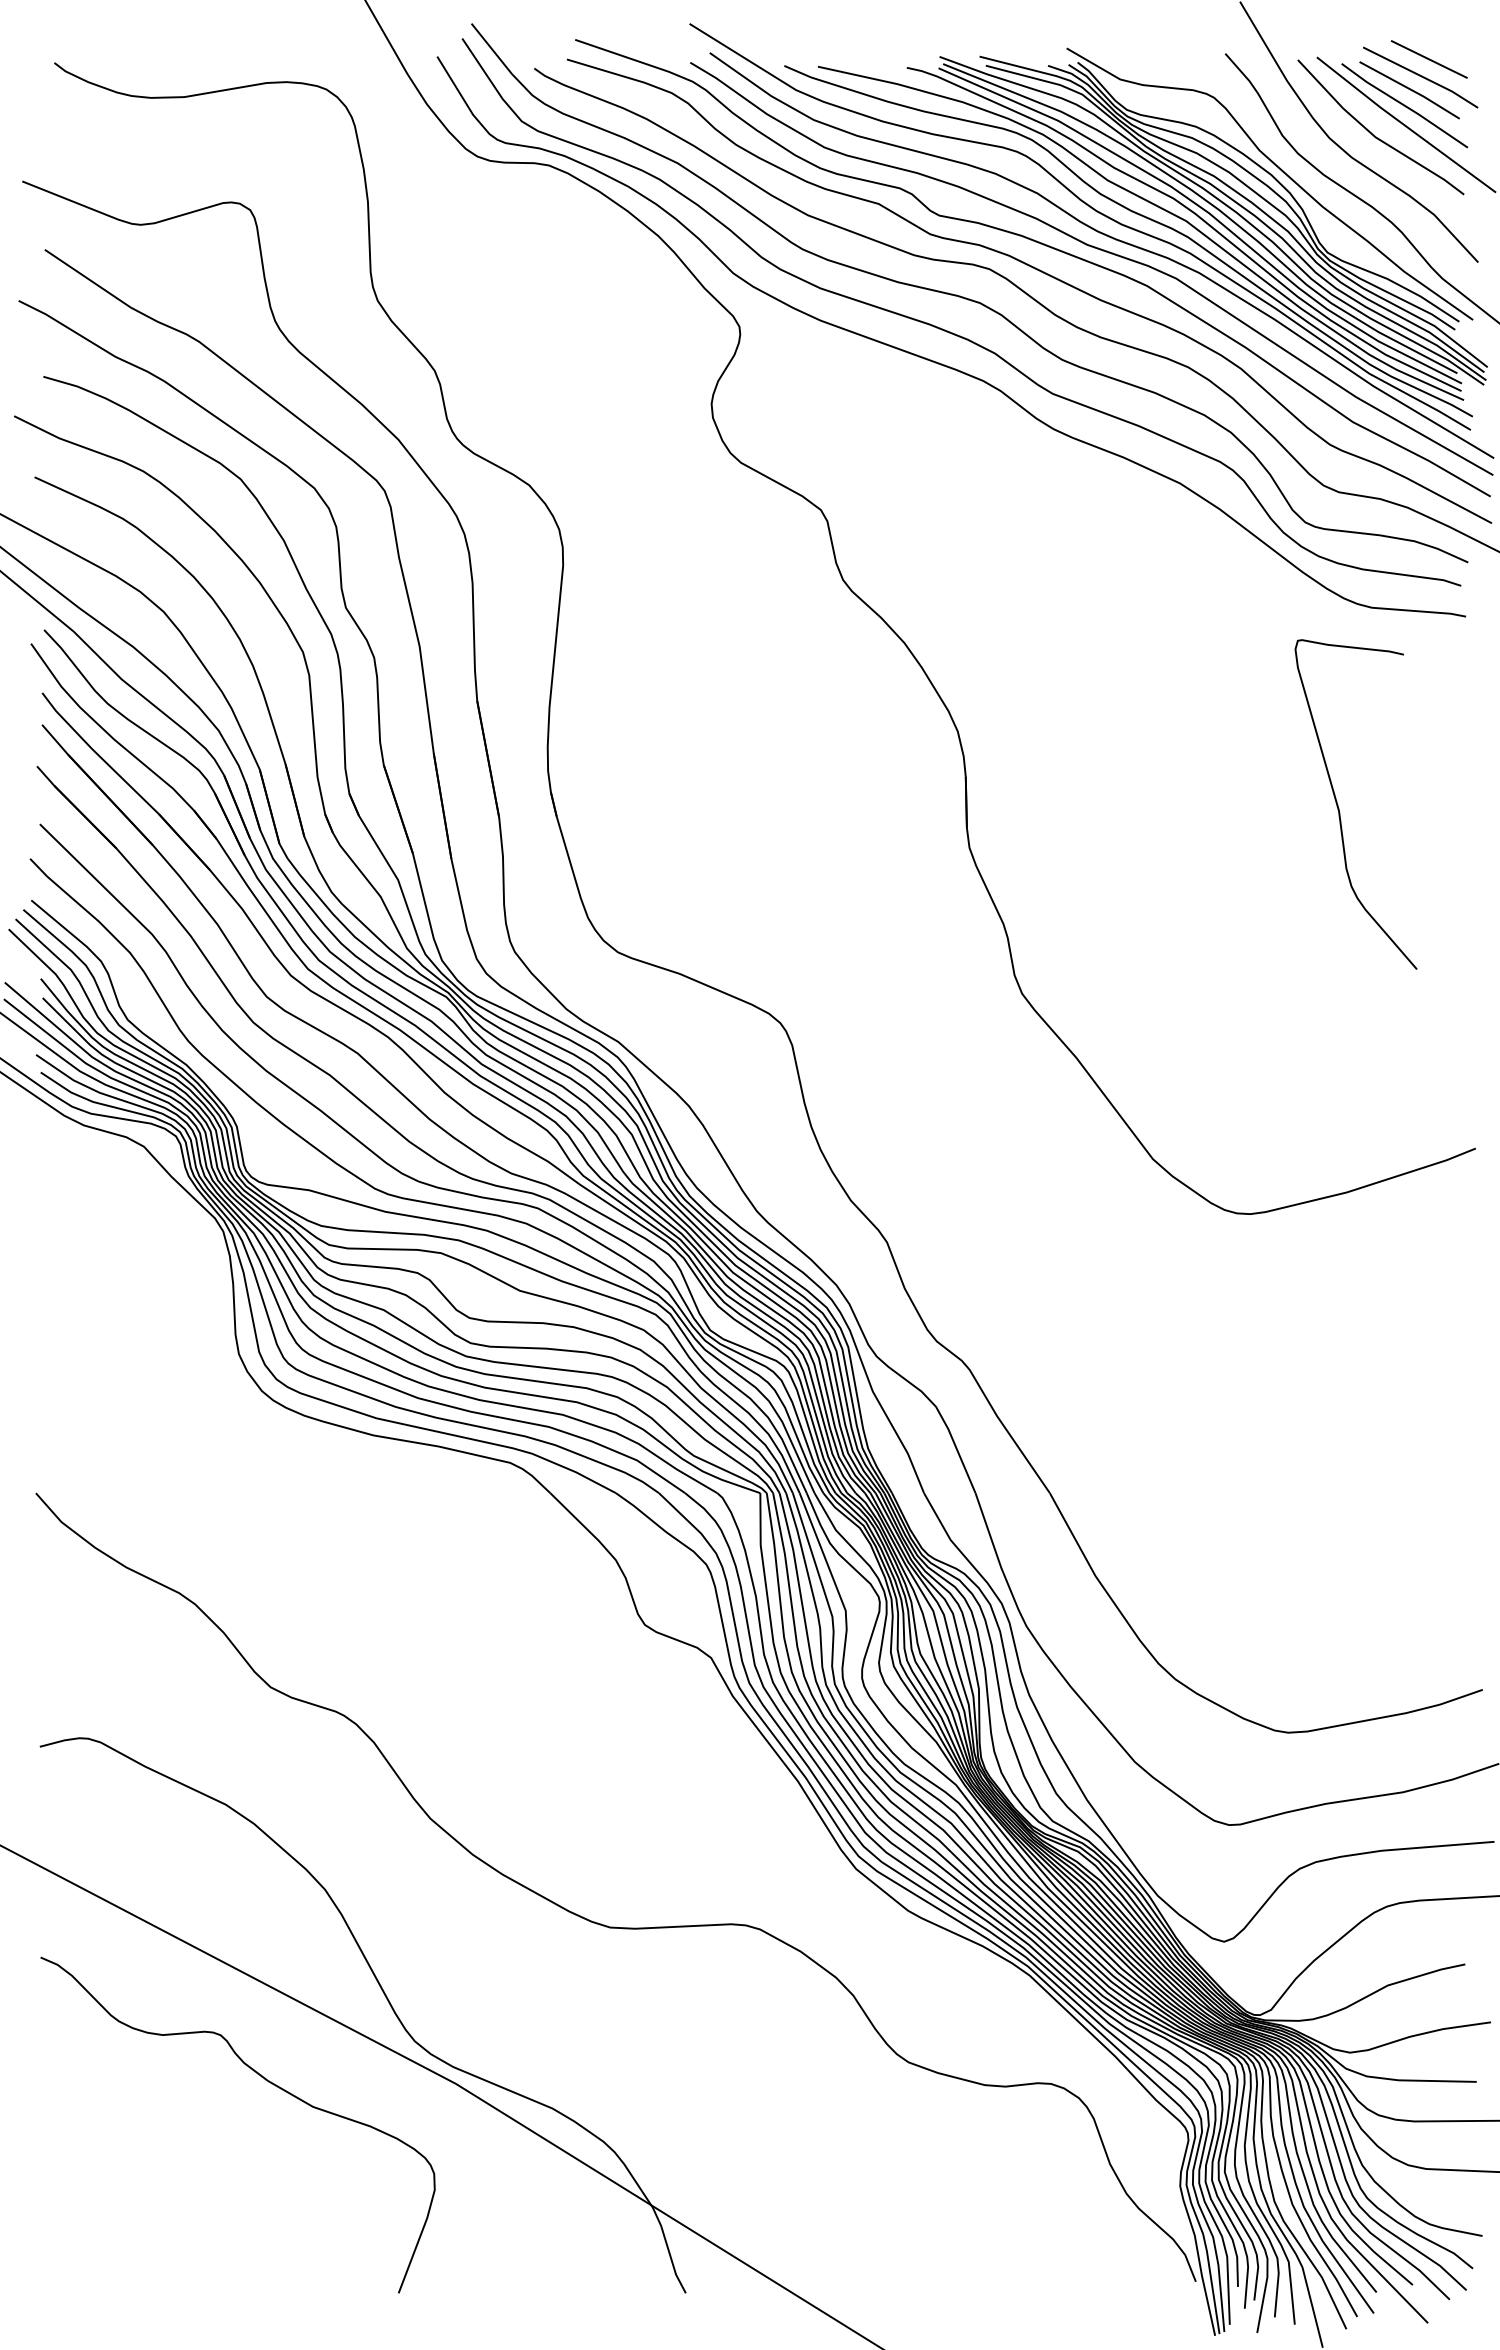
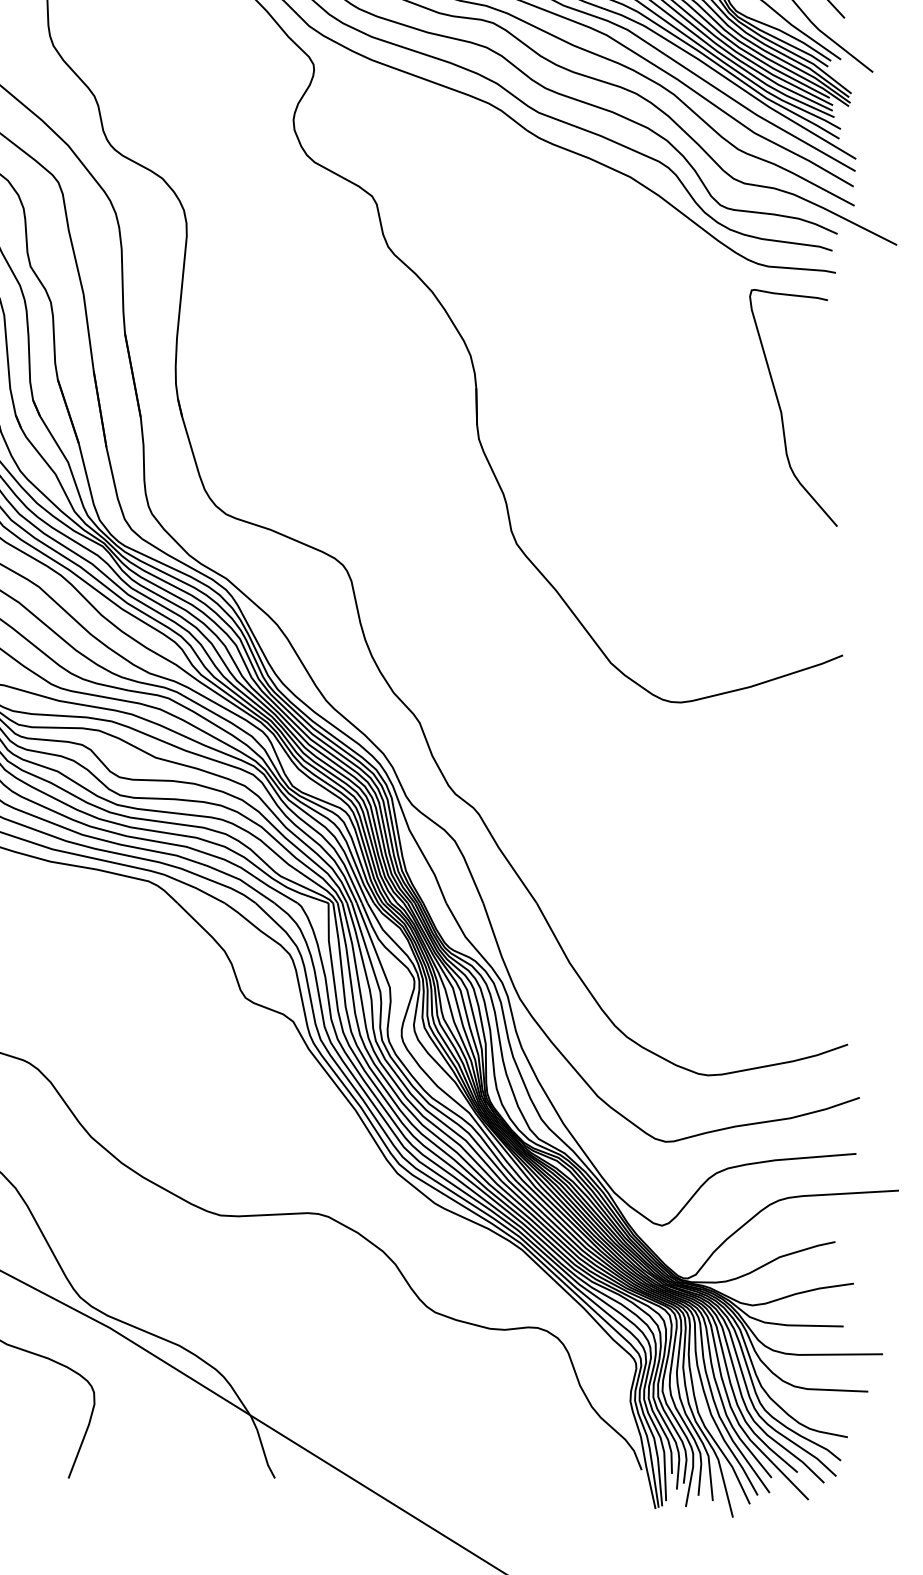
curve: (1339, 808) -> (781, 410), moved

